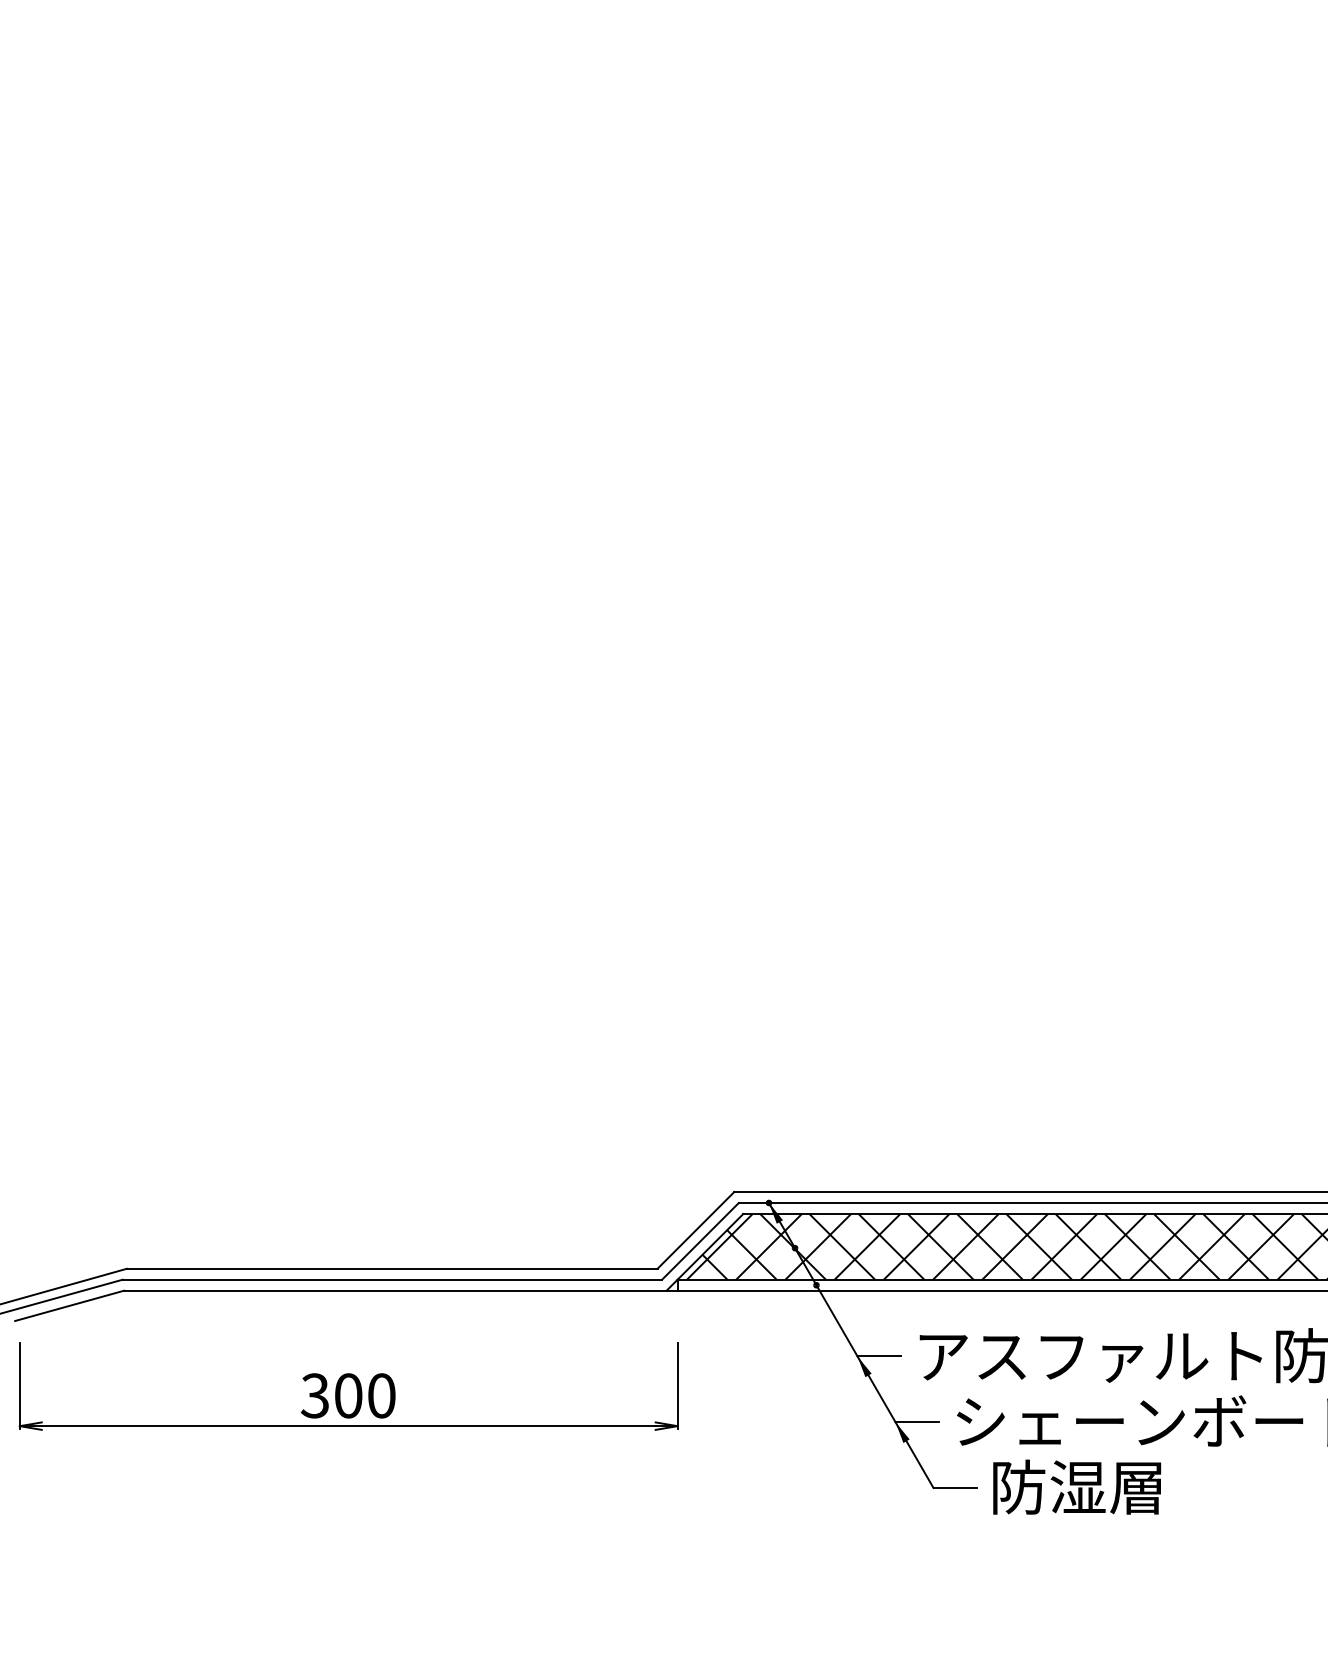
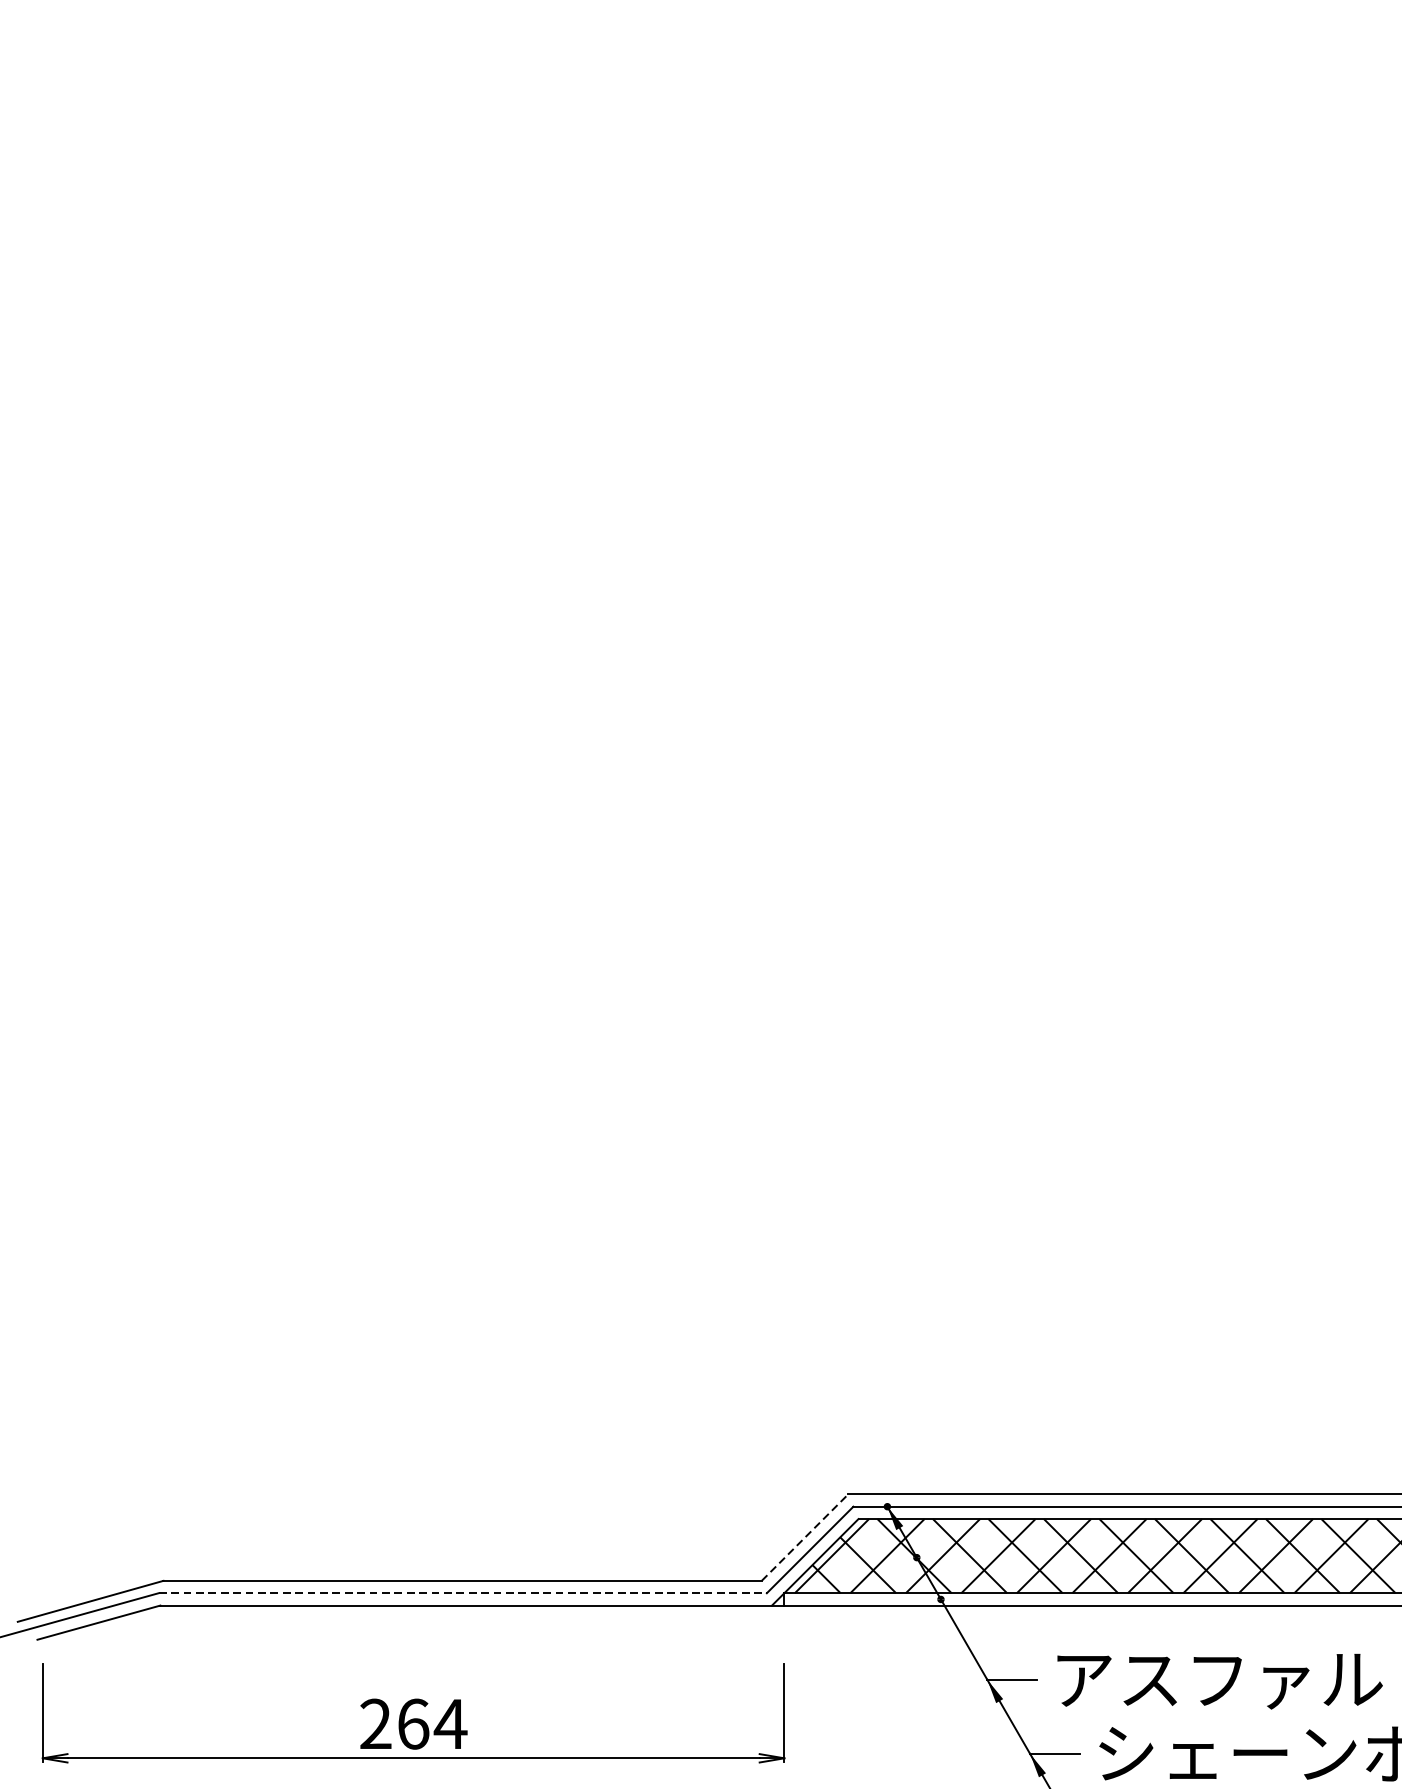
line: (696, 1230) -> (805, 1537), solid -> dashed
line: (392, 1279) -> (462, 1592), solid -> dashed
text: (348, 1395) -> (413, 1723), 300 -> 264

